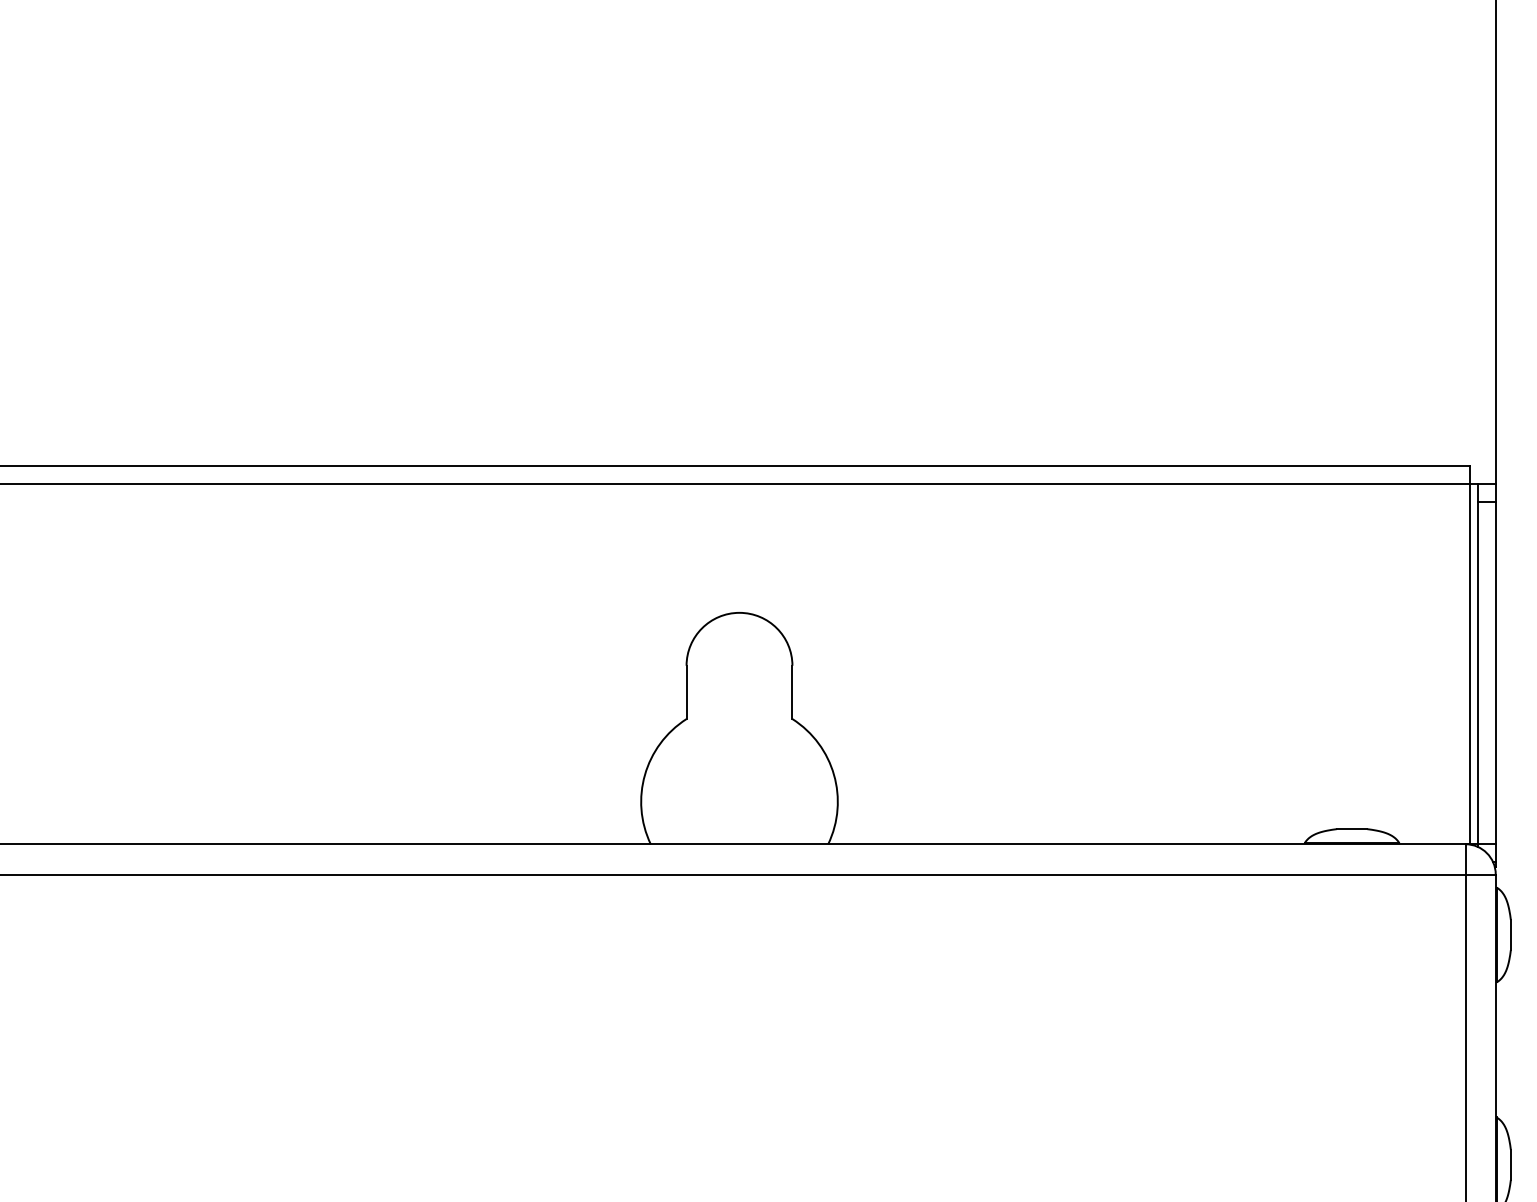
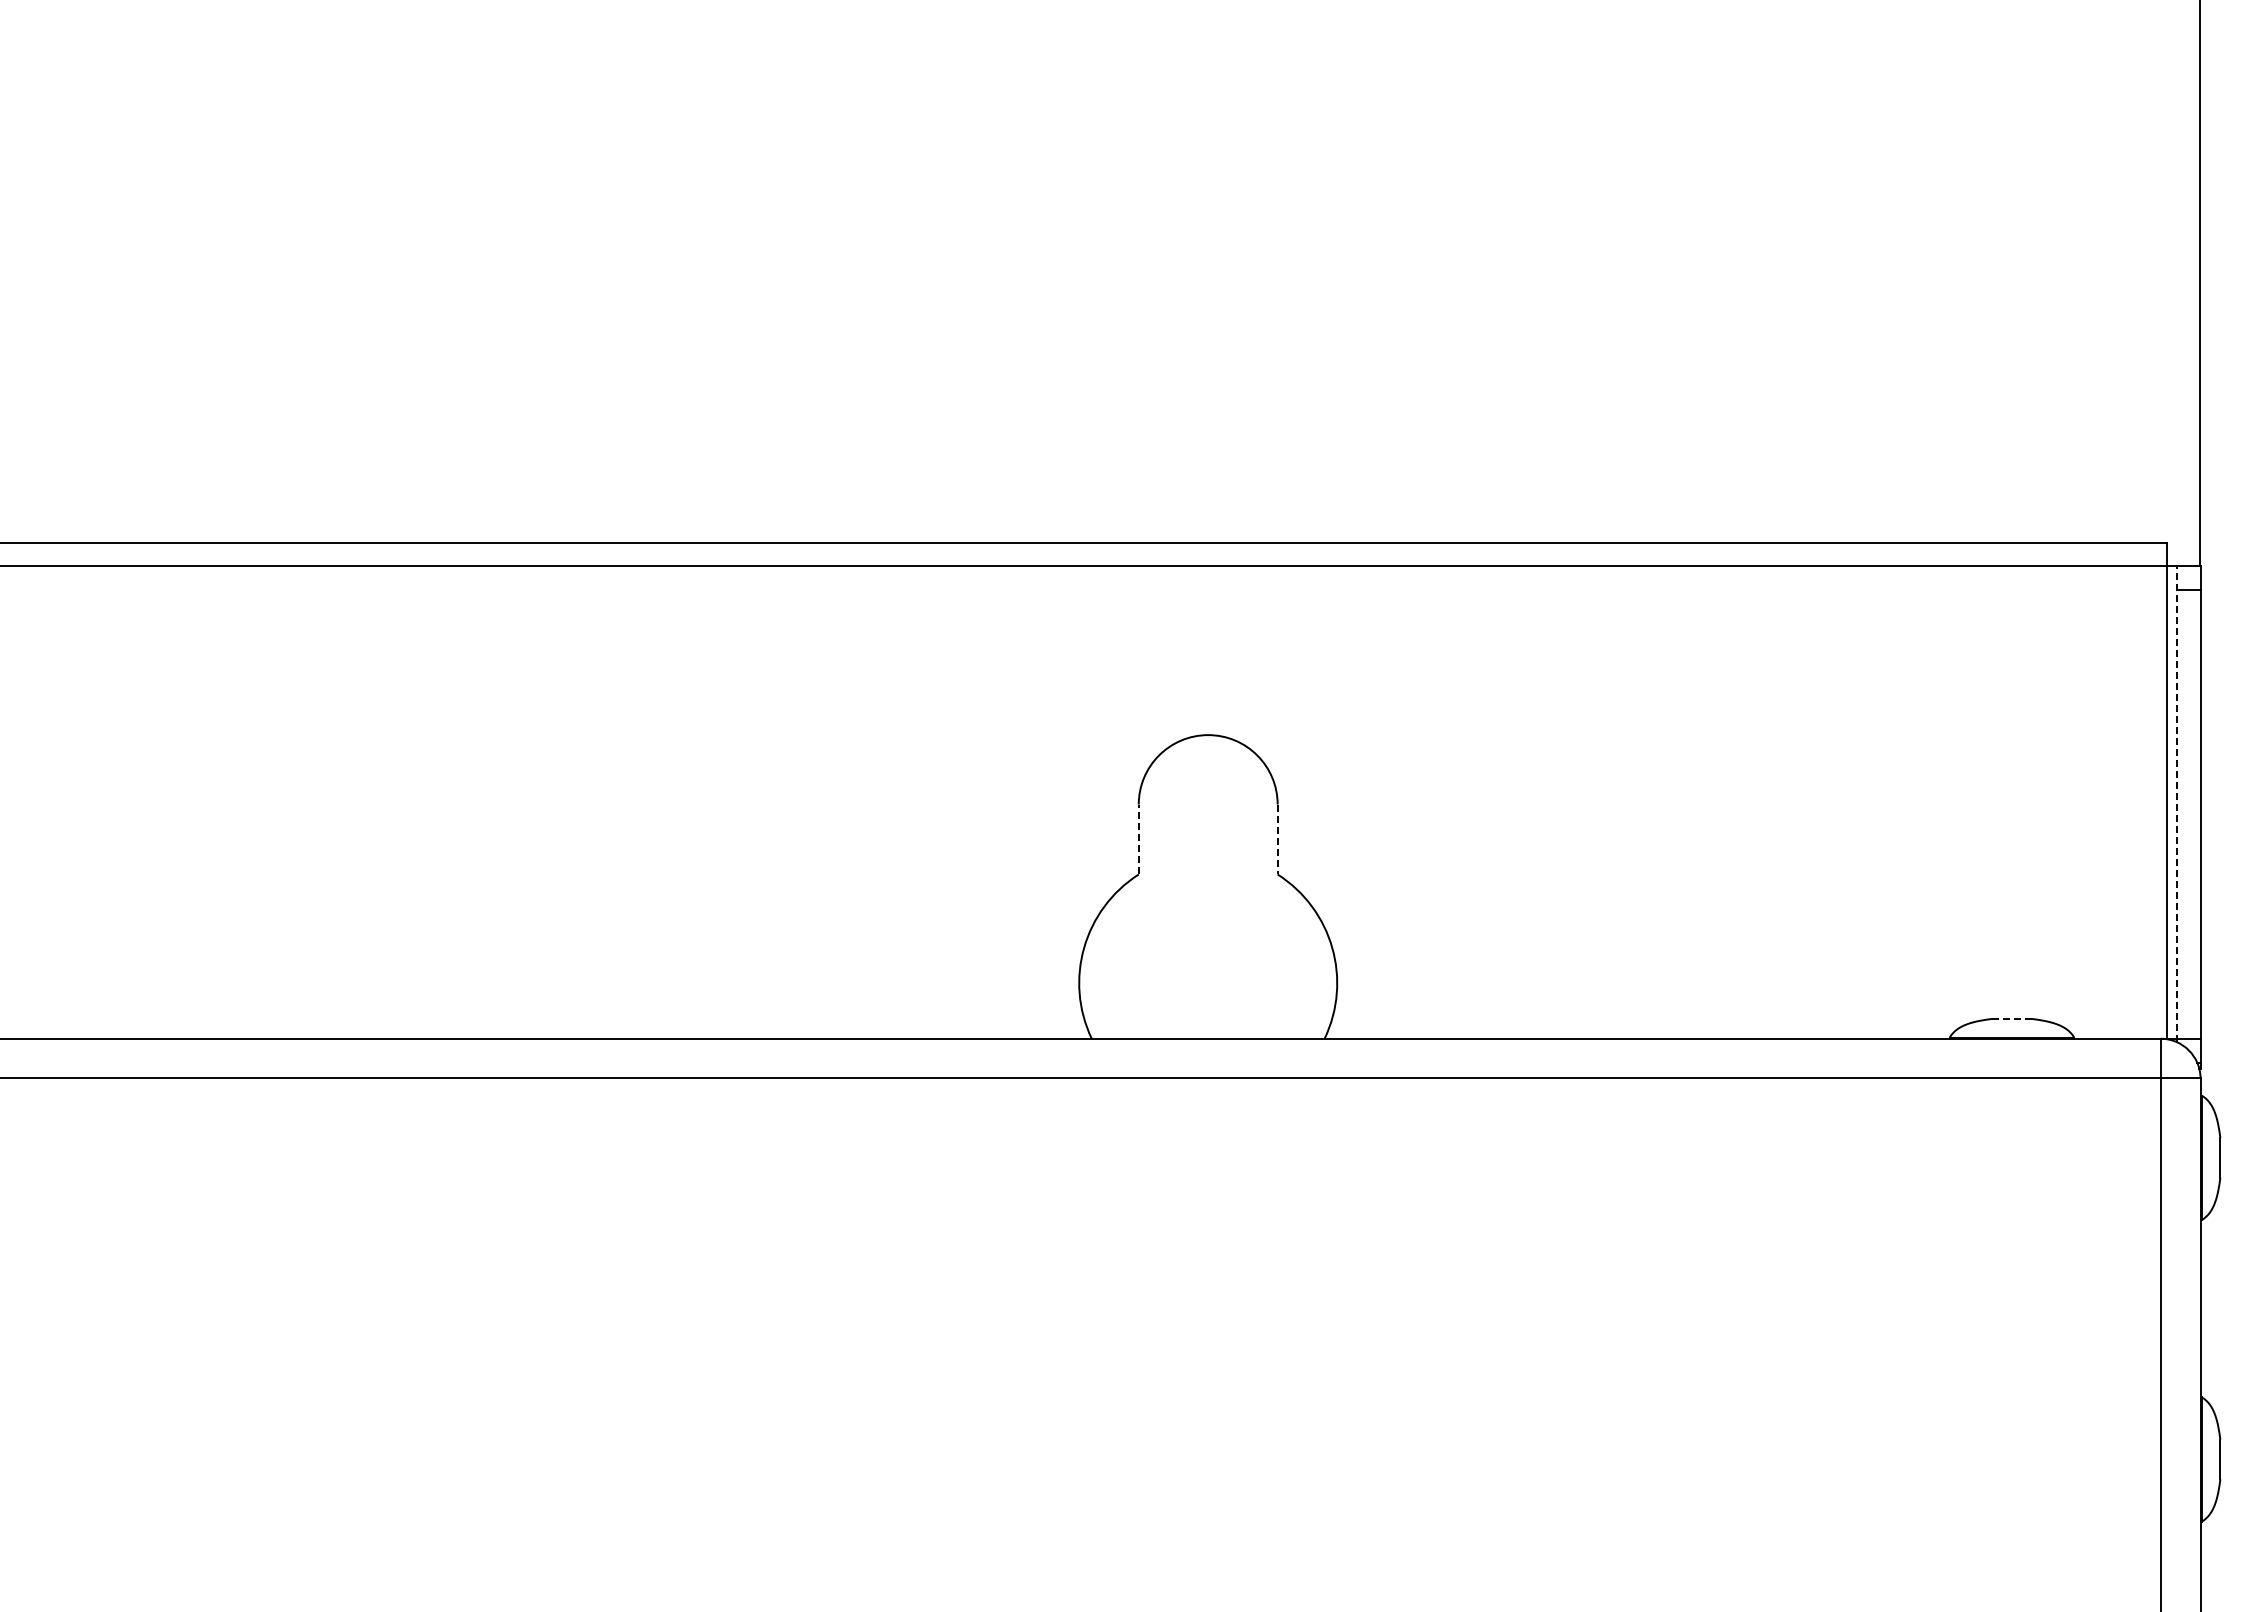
line: (1477, 665) -> (2176, 804), solid -> dashed
line: (686, 692) -> (1138, 839), solid -> dashed
line: (792, 692) -> (1277, 839), solid -> dashed
line: (1351, 828) -> (2011, 1018), solid -> dashed

